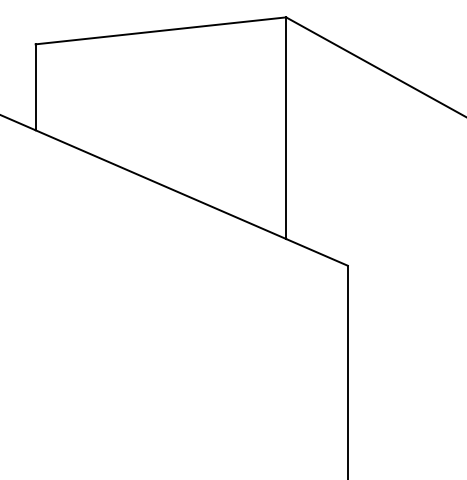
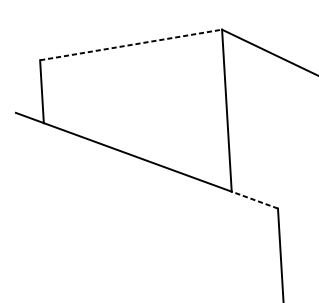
line: (160, 30) -> (130, 44), solid -> dashed
line: (317, 252) -> (255, 200), solid -> dashed

